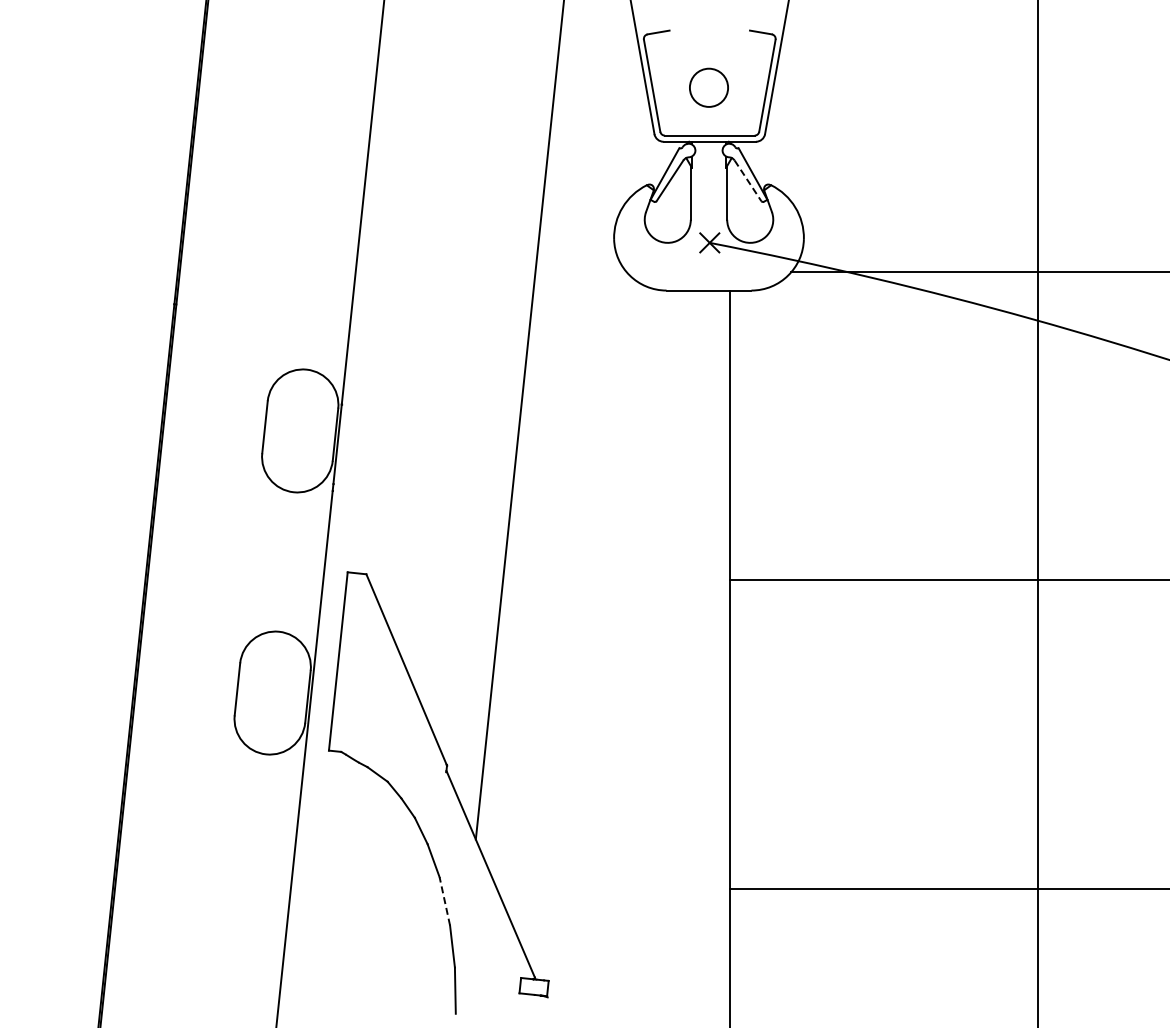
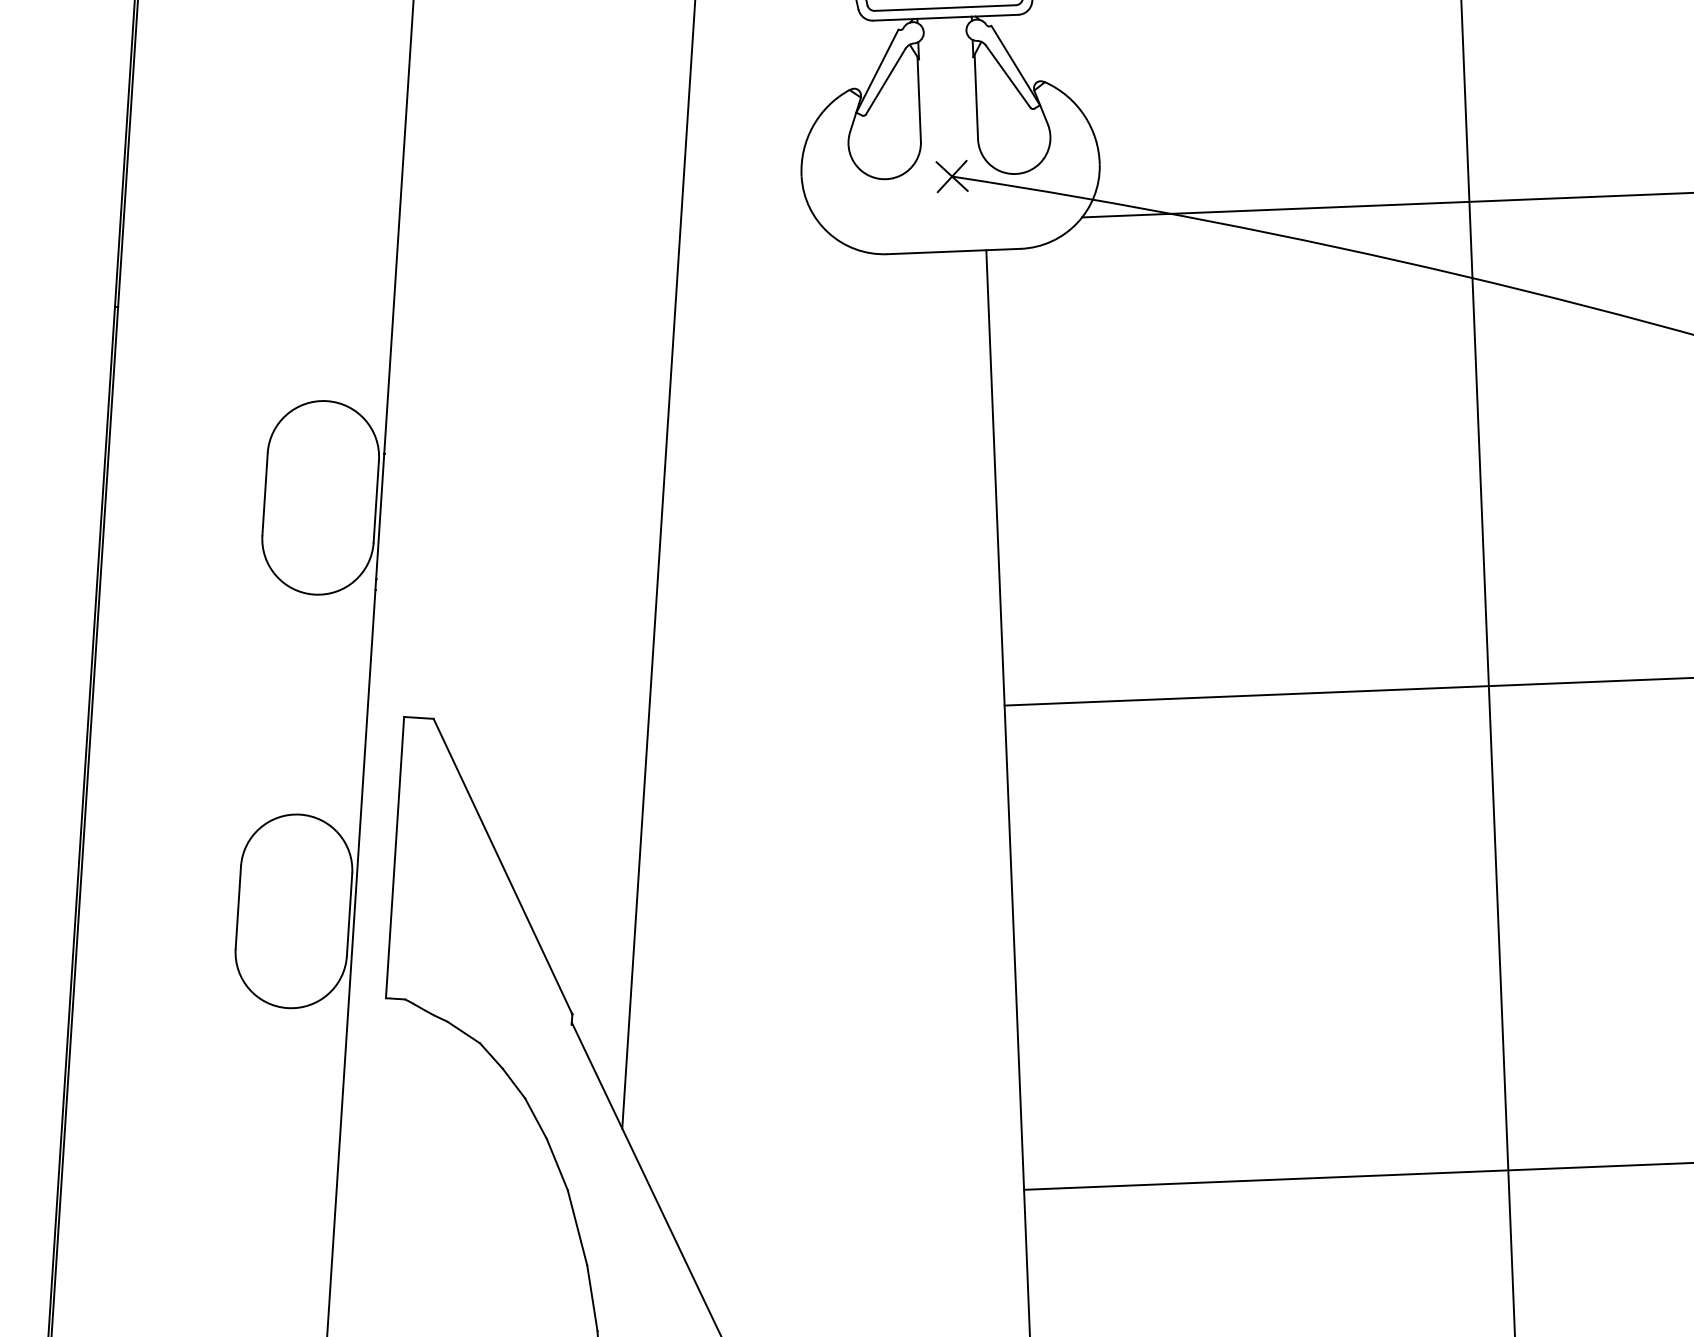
line: (748, 181) -> (1009, 77), dashed -> solid
line: (444, 901) -> (576, 1227), dashed -> solid

